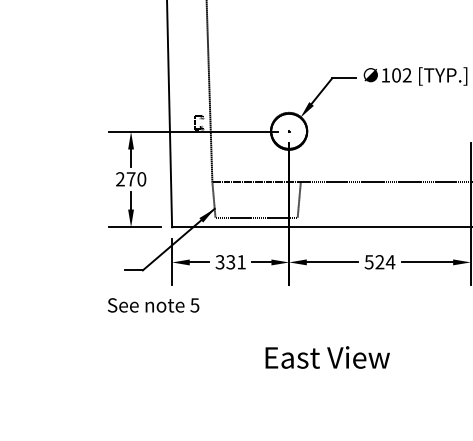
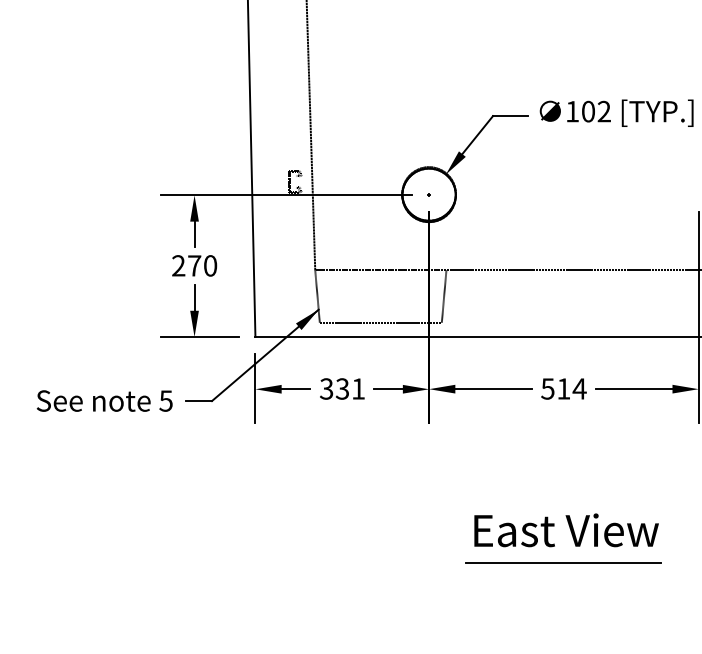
text: (379, 262) -> (563, 389), 524 -> 514
text: (153, 305) -> (104, 401), moved
text: (327, 357) -> (566, 530), moved
line: (379, 379) -> (563, 562), added

